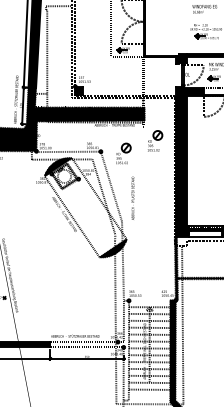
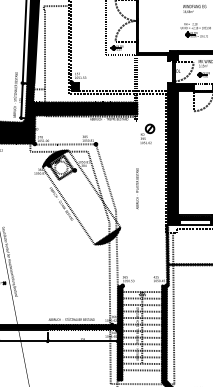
part: (123, 152) -> (117, 145), removed
text: (133, 198) -> (137, 188), moved
hatch: (89, 349) -> (85, 332), added

